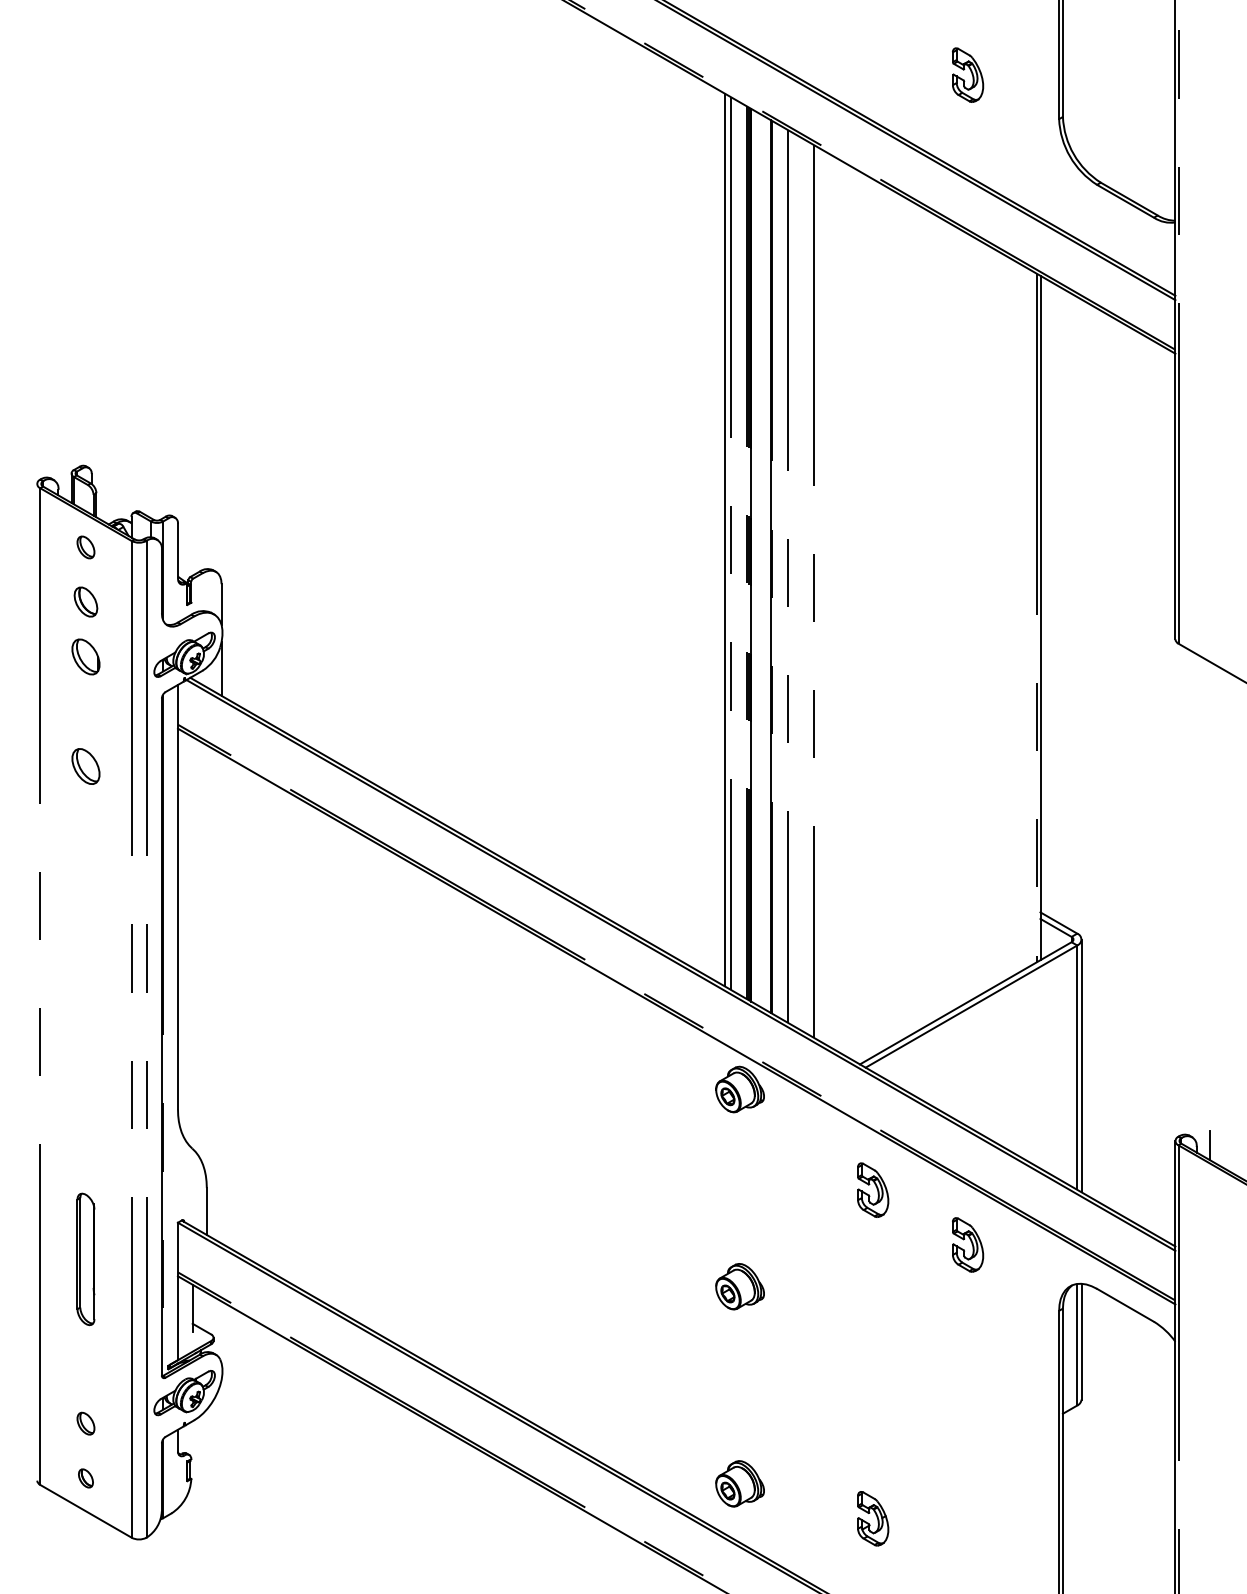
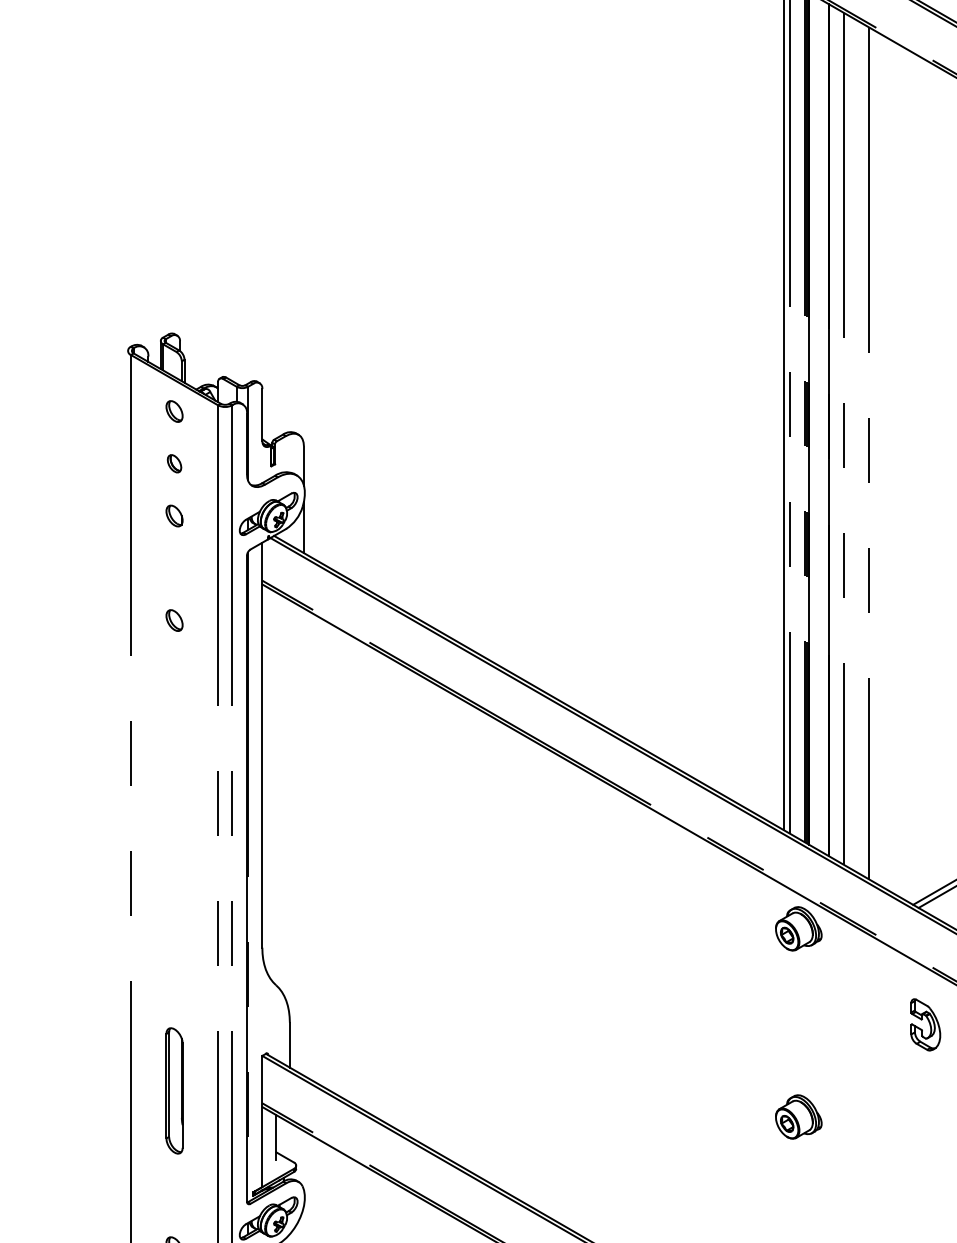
part: (85, 602) -> (174, 464), size x0.62
part: (85, 656) -> (174, 515), size x0.62
part: (85, 766) -> (174, 620), size x0.62

